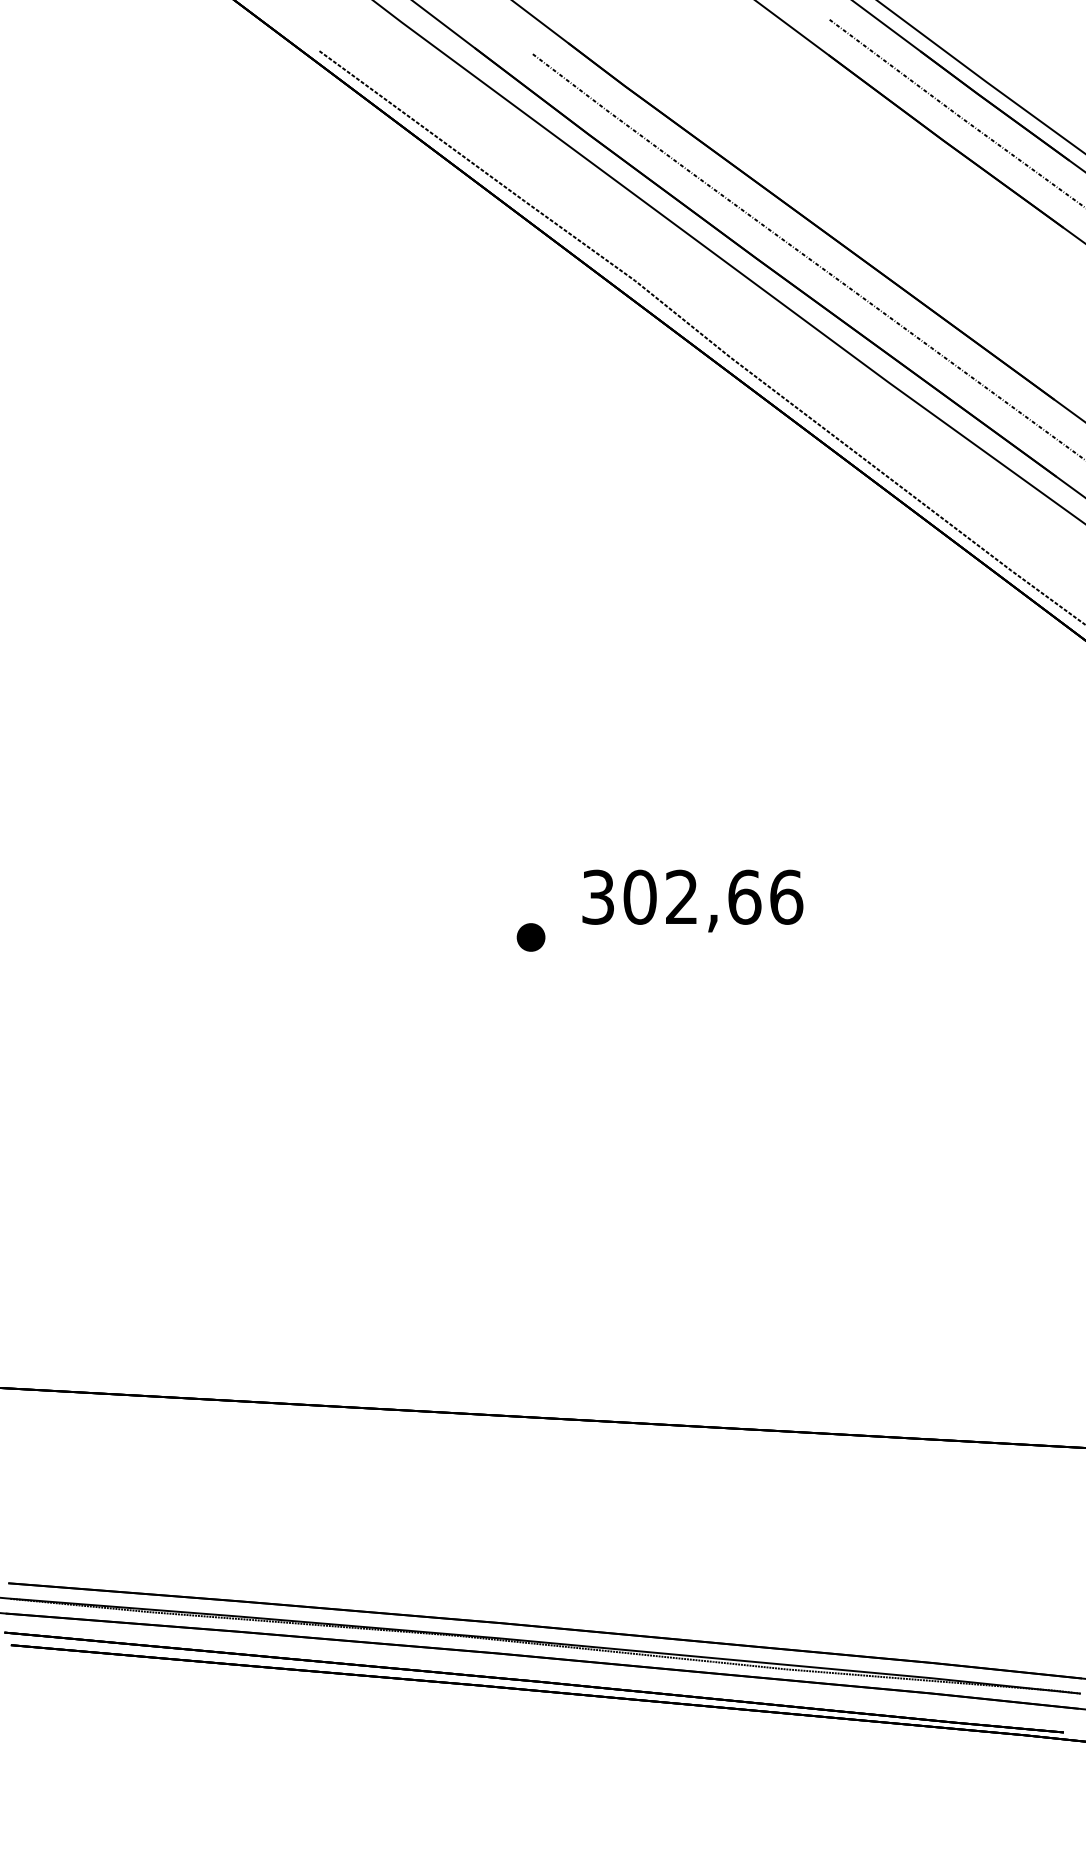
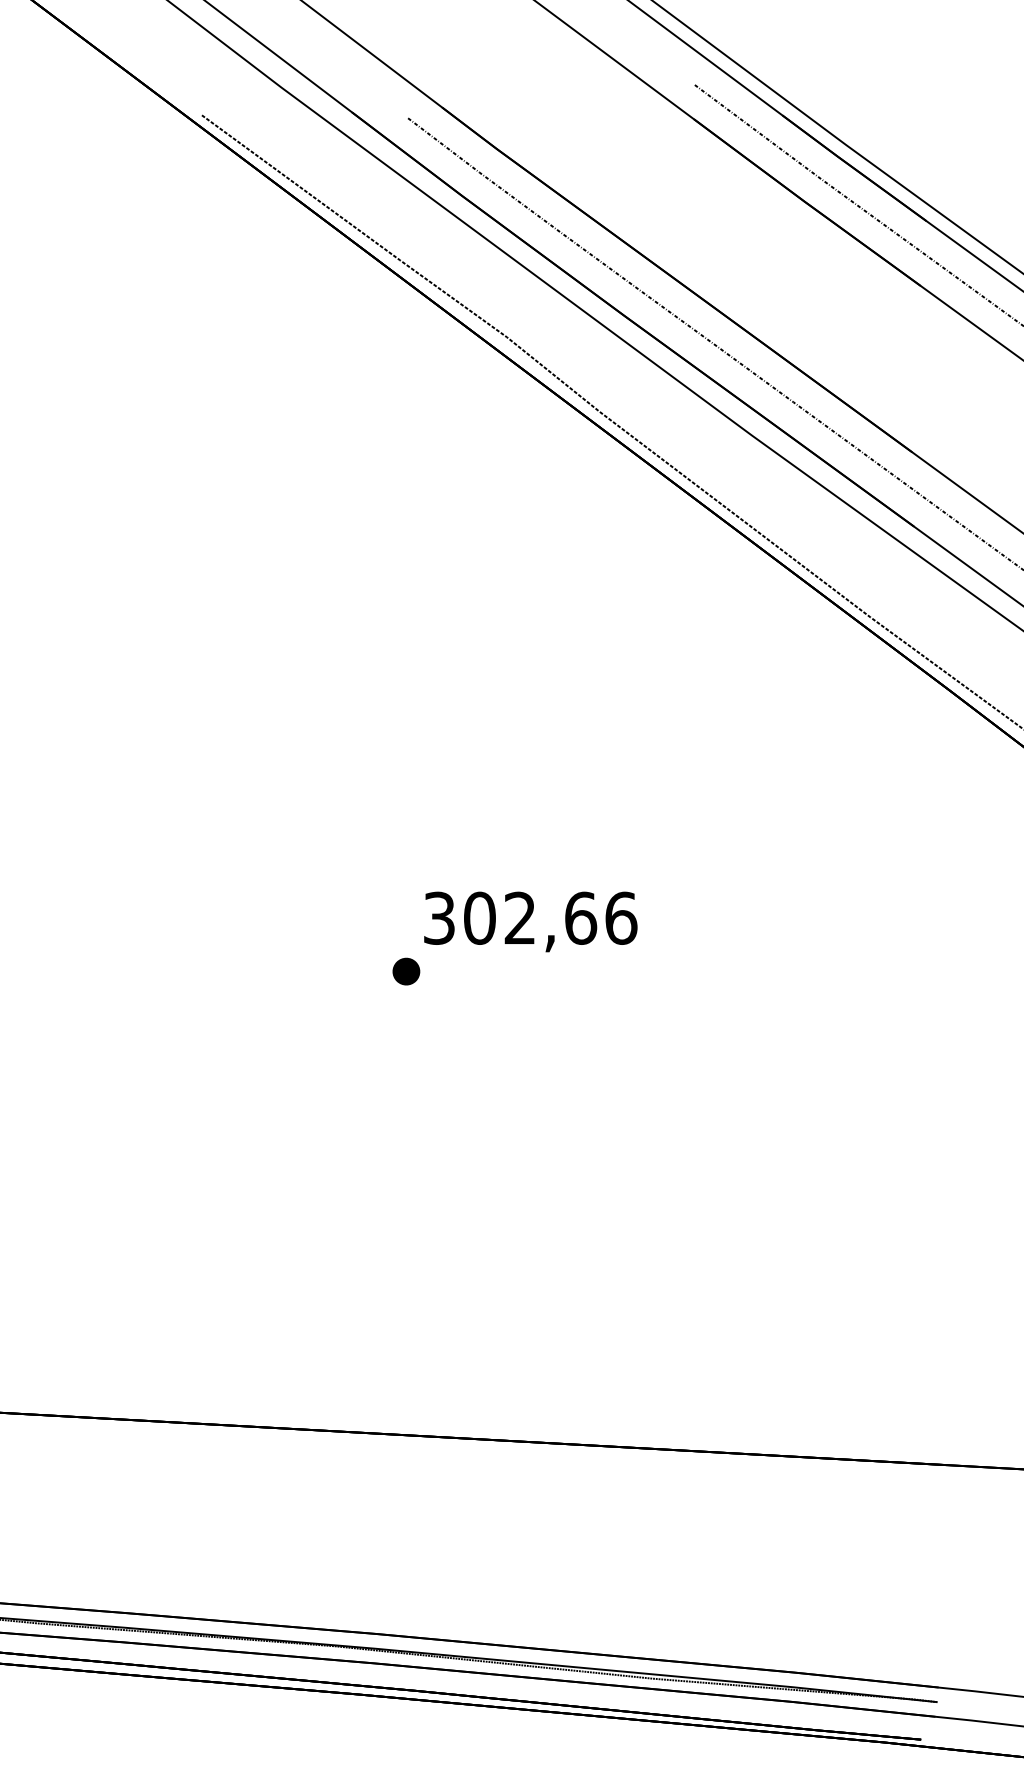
text: (692, 900) -> (530, 921), moved

